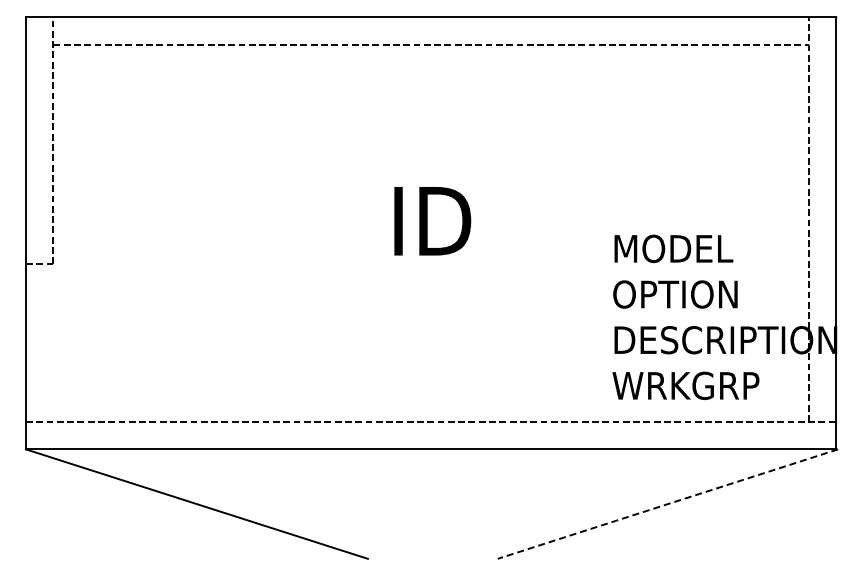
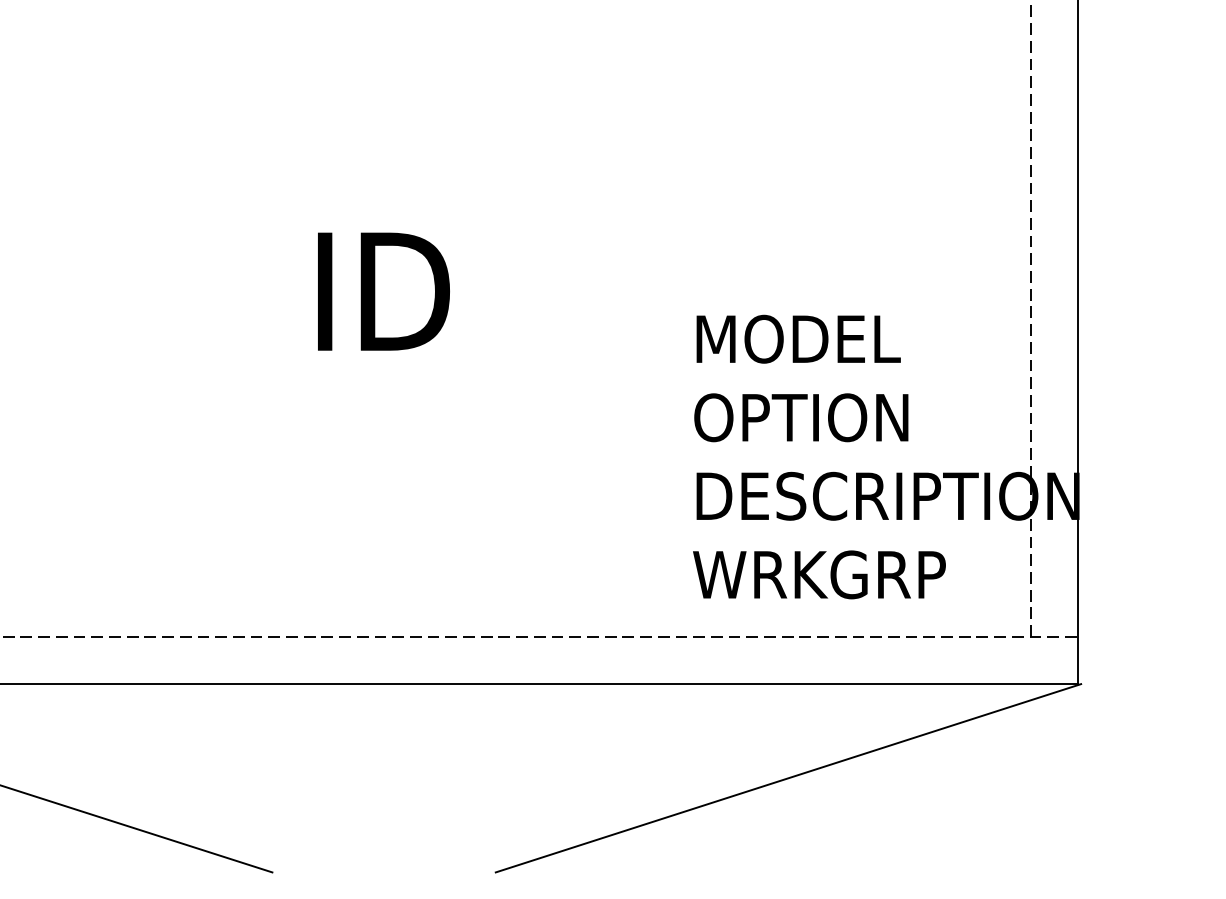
line: (667, 504) -> (787, 778), dashed -> solid

